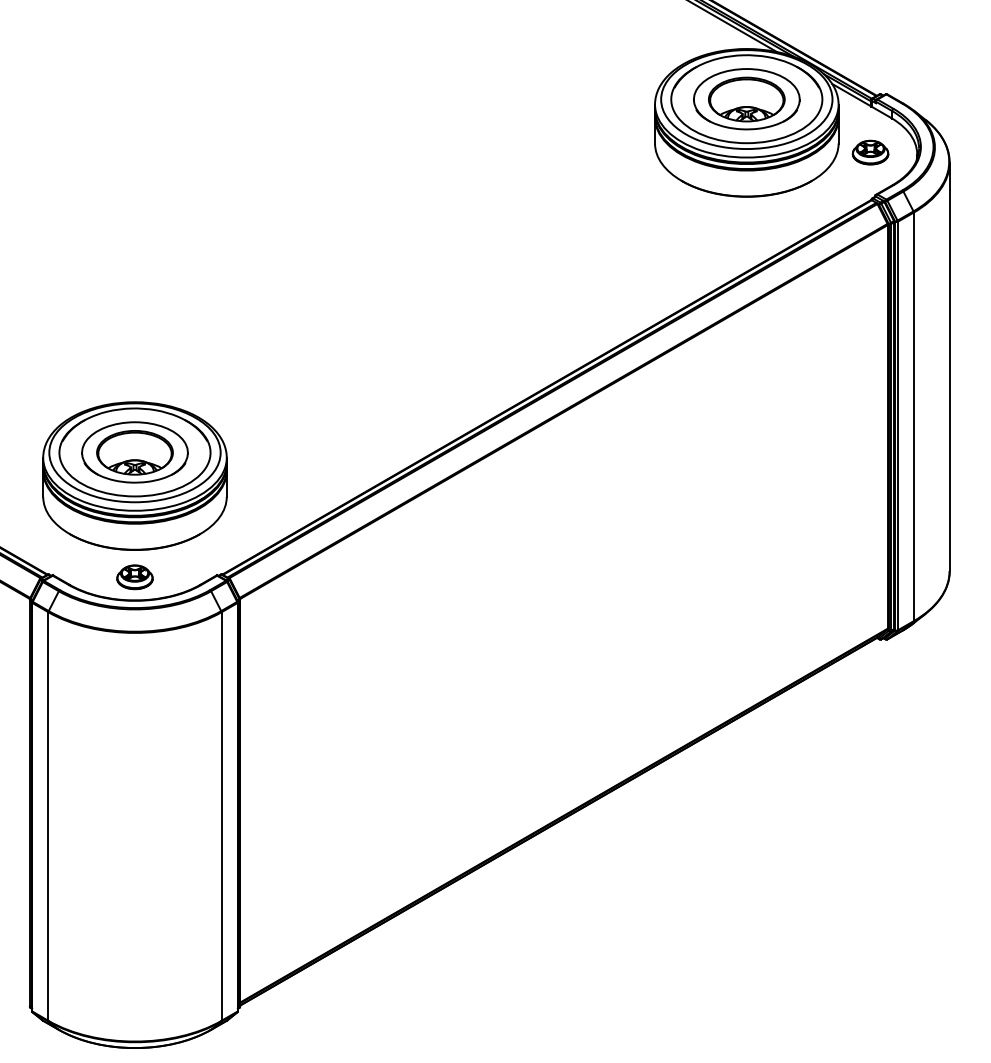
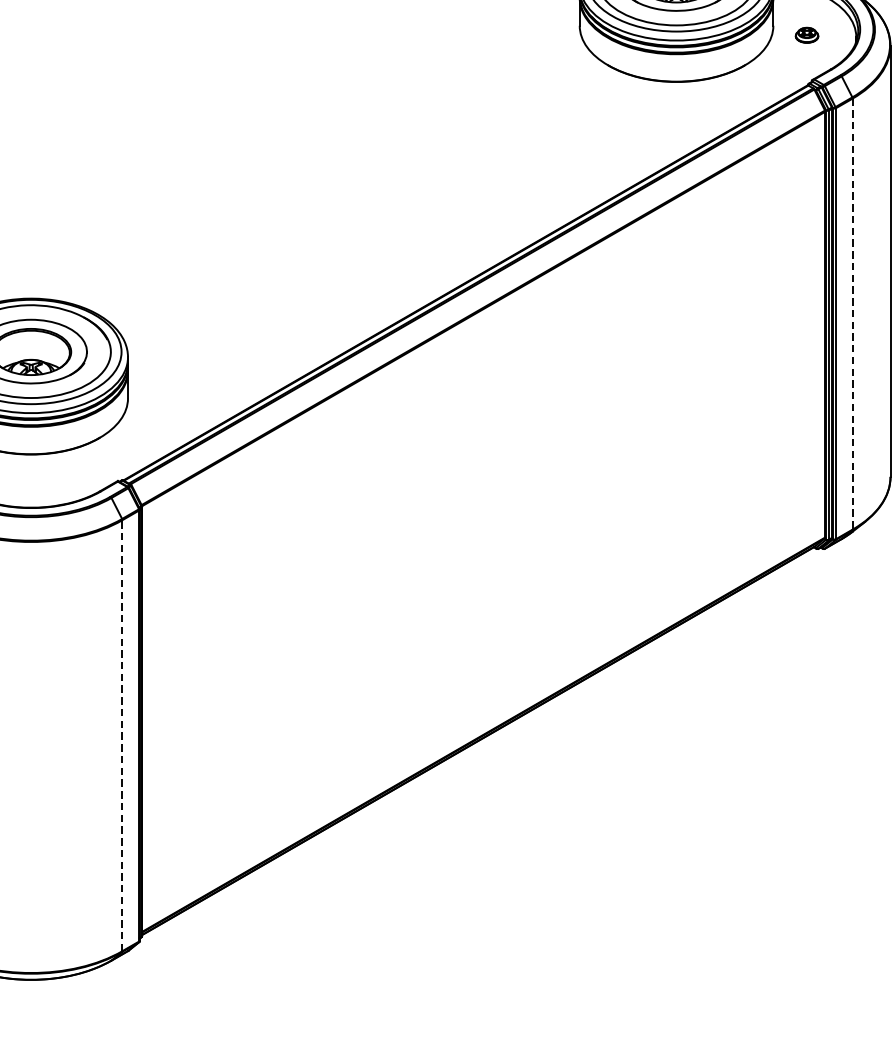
part: (870, 152) -> (807, 35), size x0.6
line: (913, 417) -> (852, 314), solid -> dashed
part: (134, 577) -> (30, 483), removed
line: (221, 816) -> (122, 735), solid -> dashed

